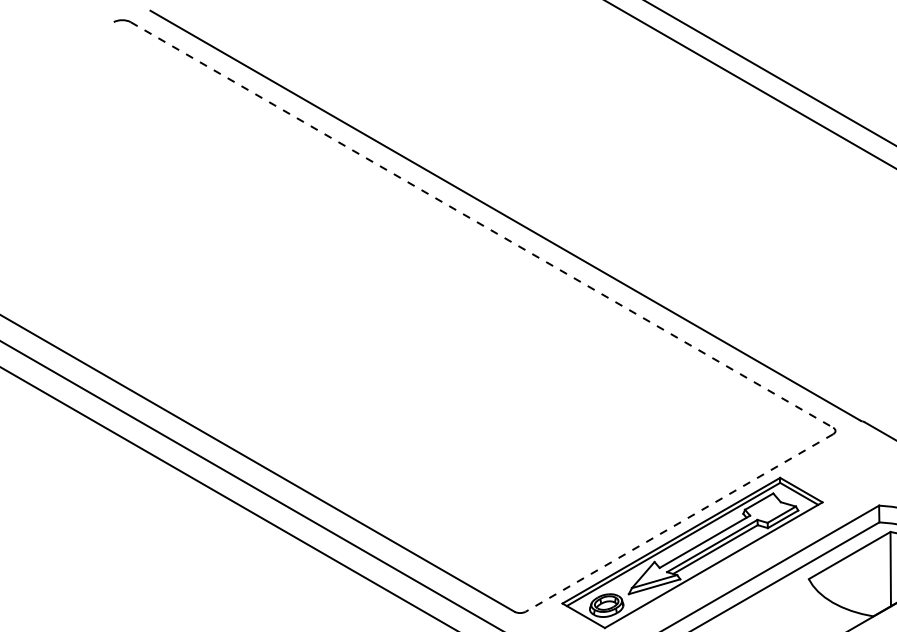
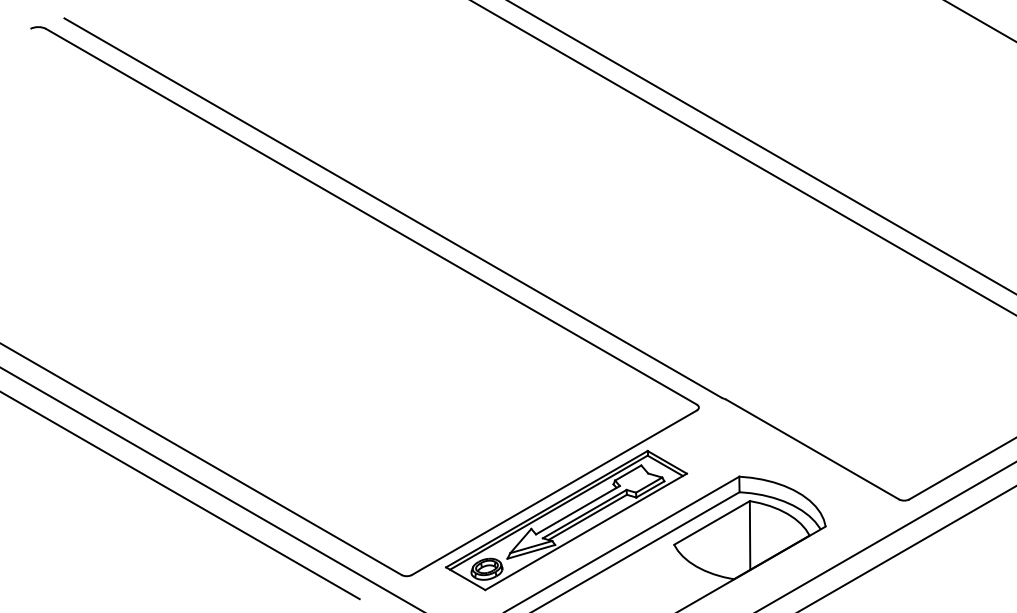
line: (482, 224) -> (371, 216), dashed -> solid
line: (678, 523) -> (553, 493), dashed -> solid

